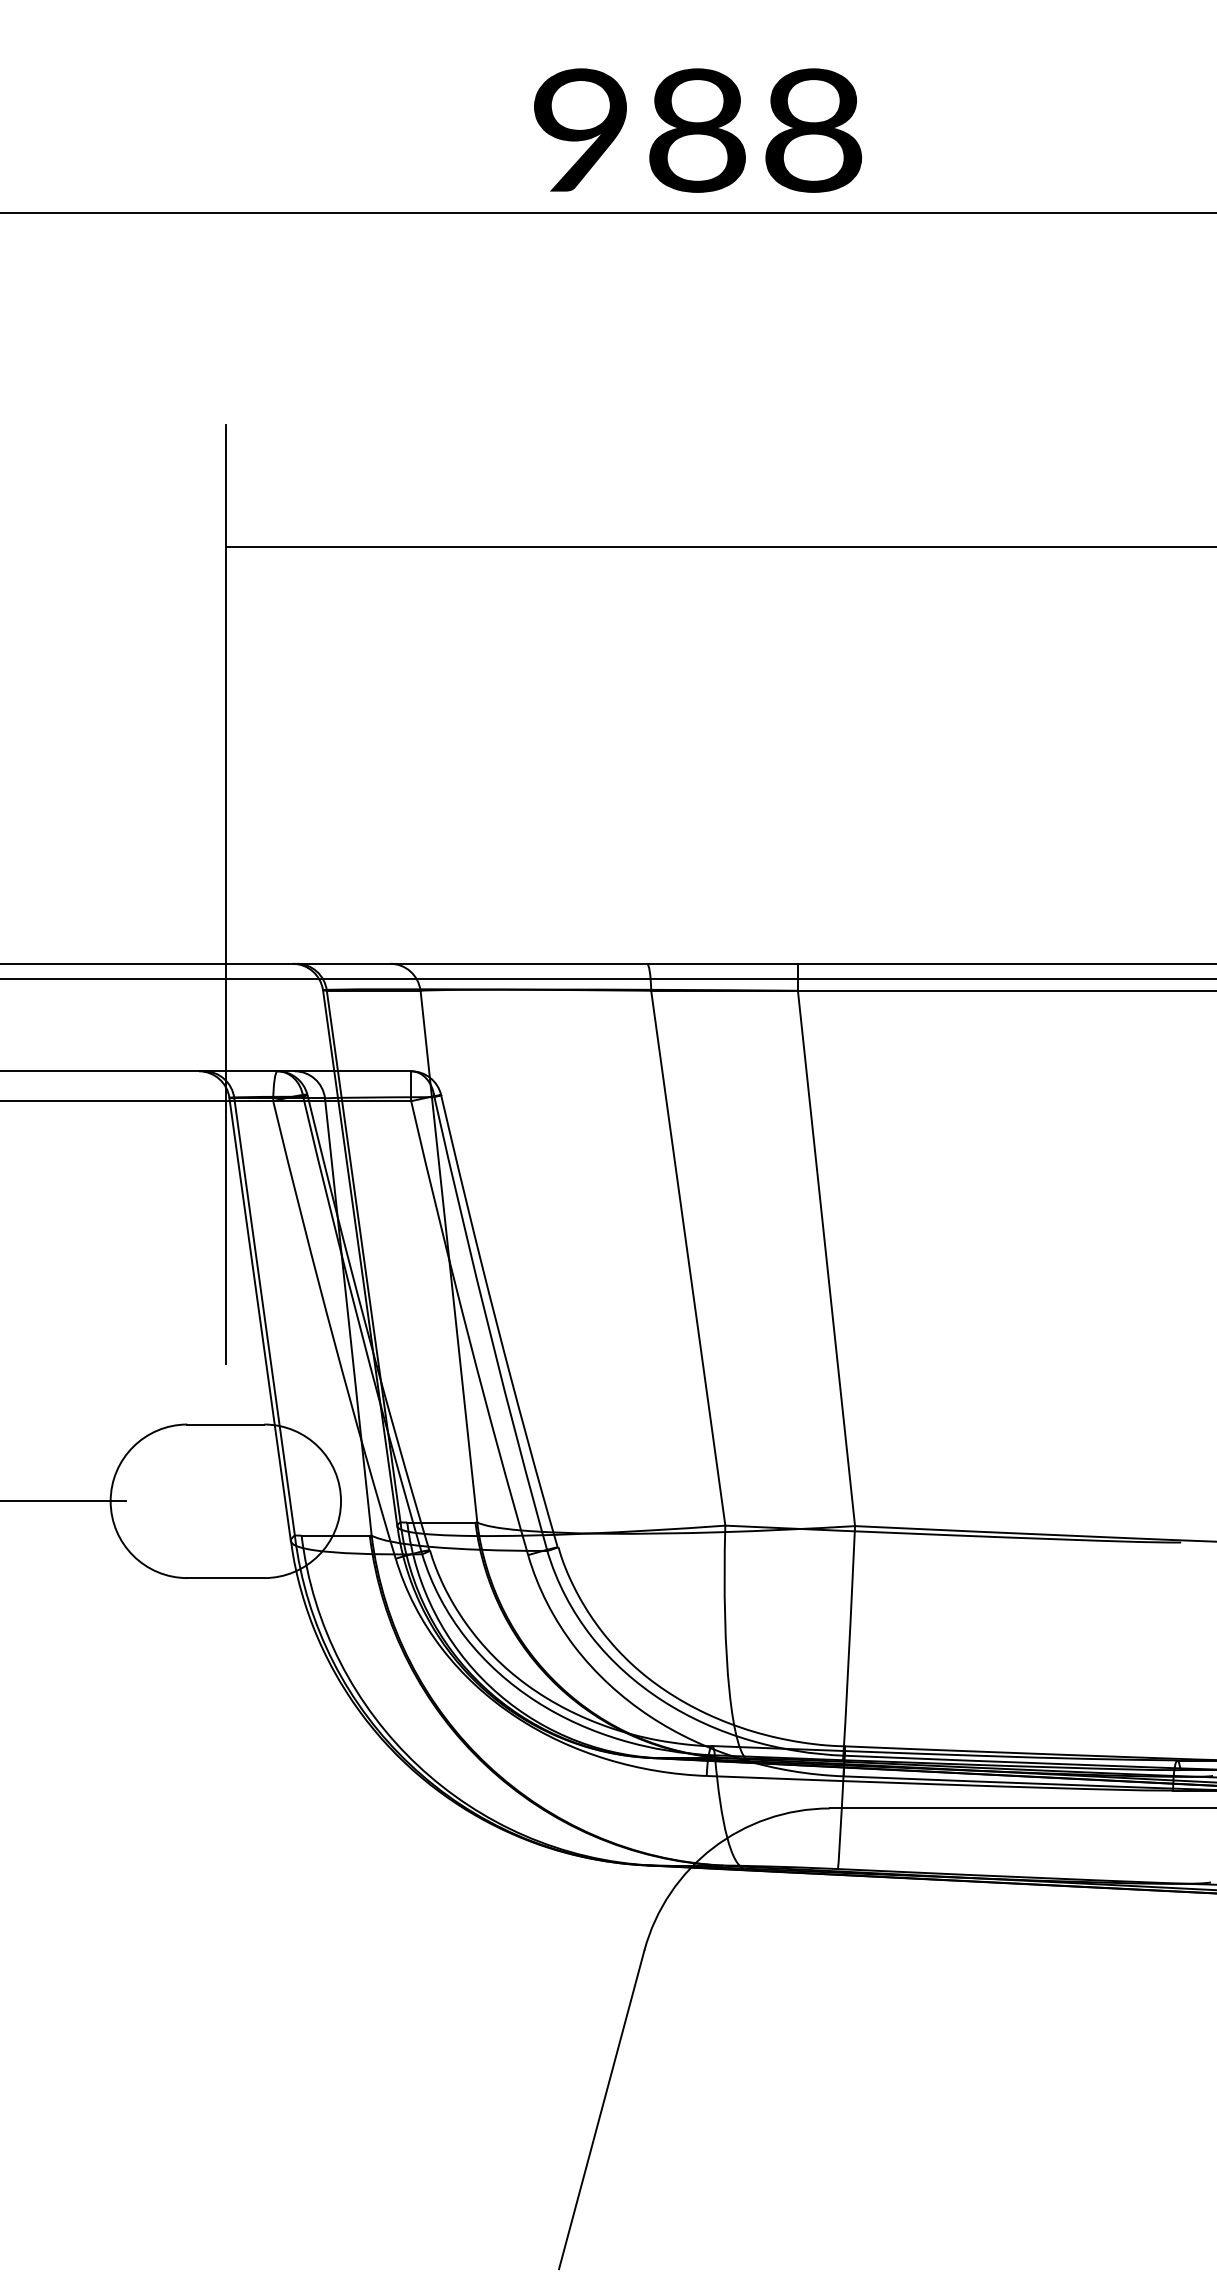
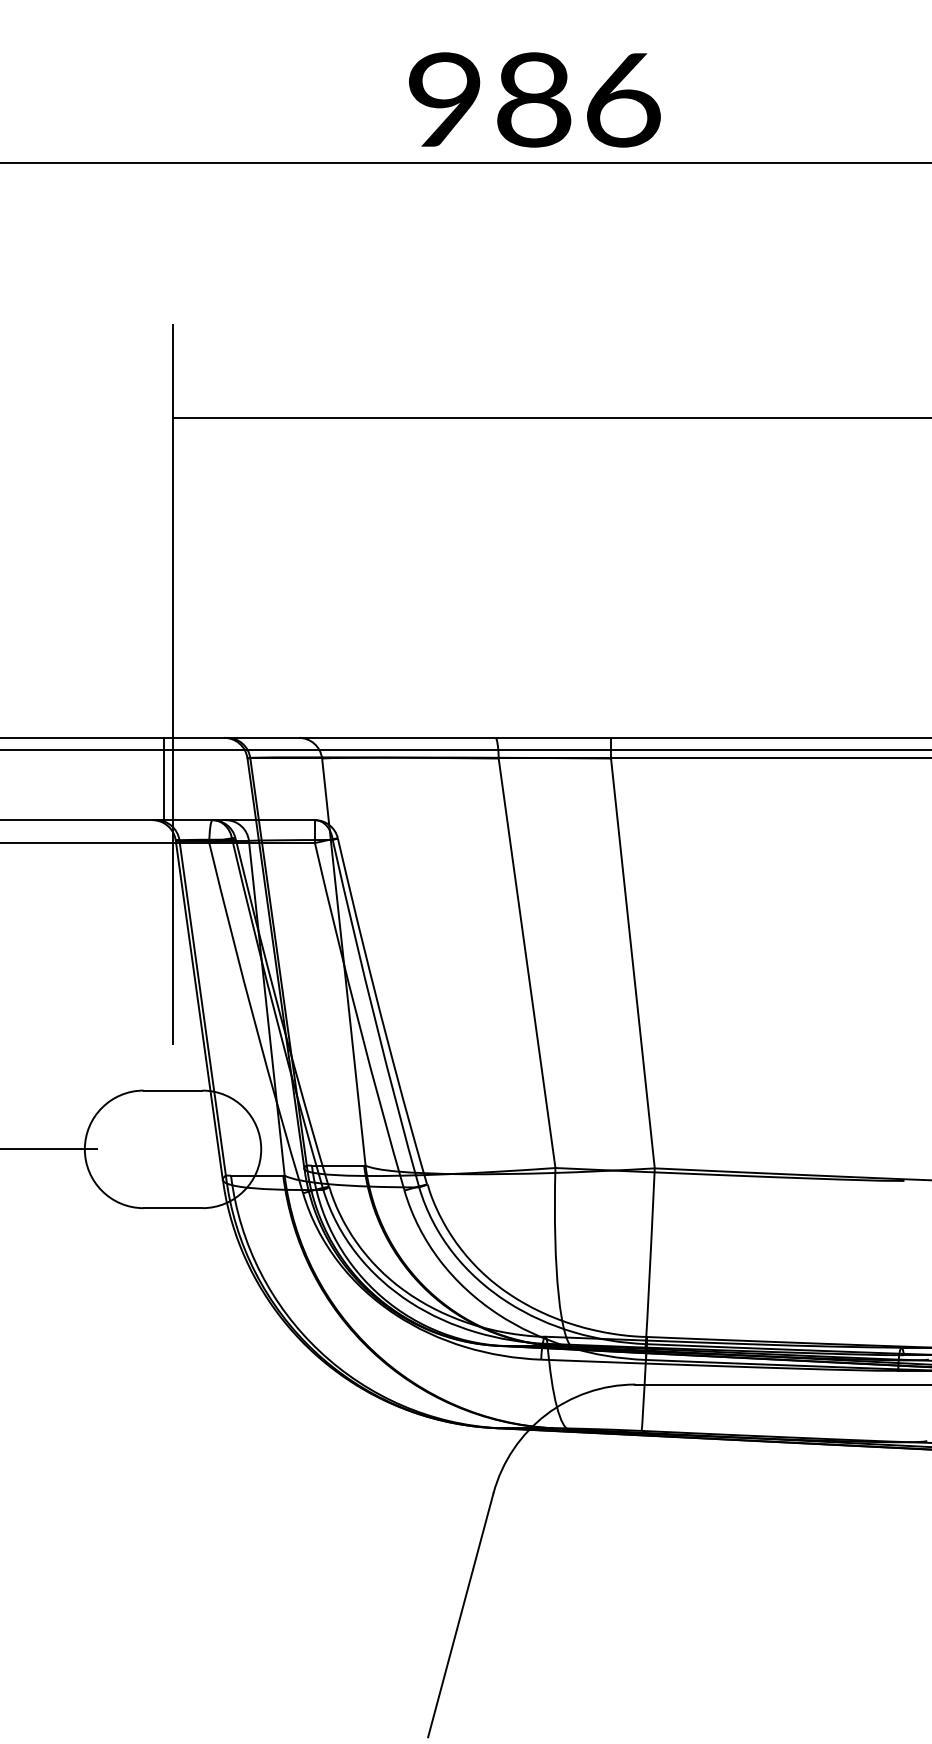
text: (814, 130) -> (623, 99), 988 -> 986
line: (213, 1017) -> (163, 778), added

